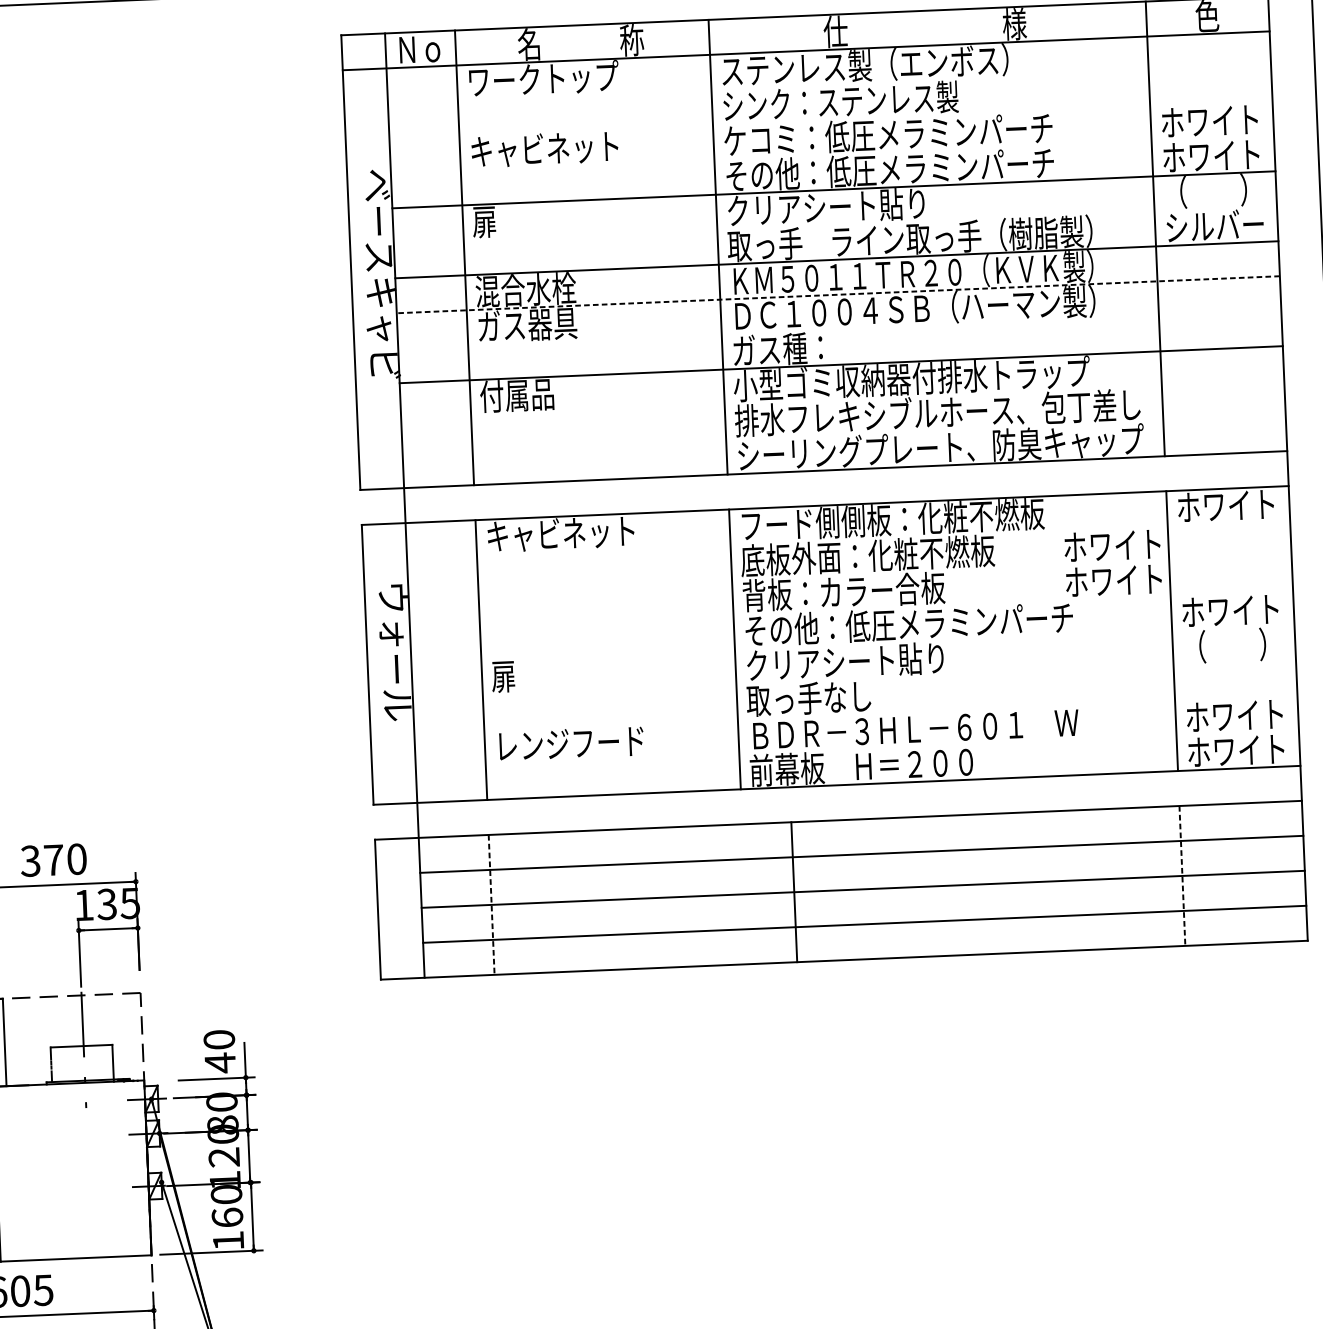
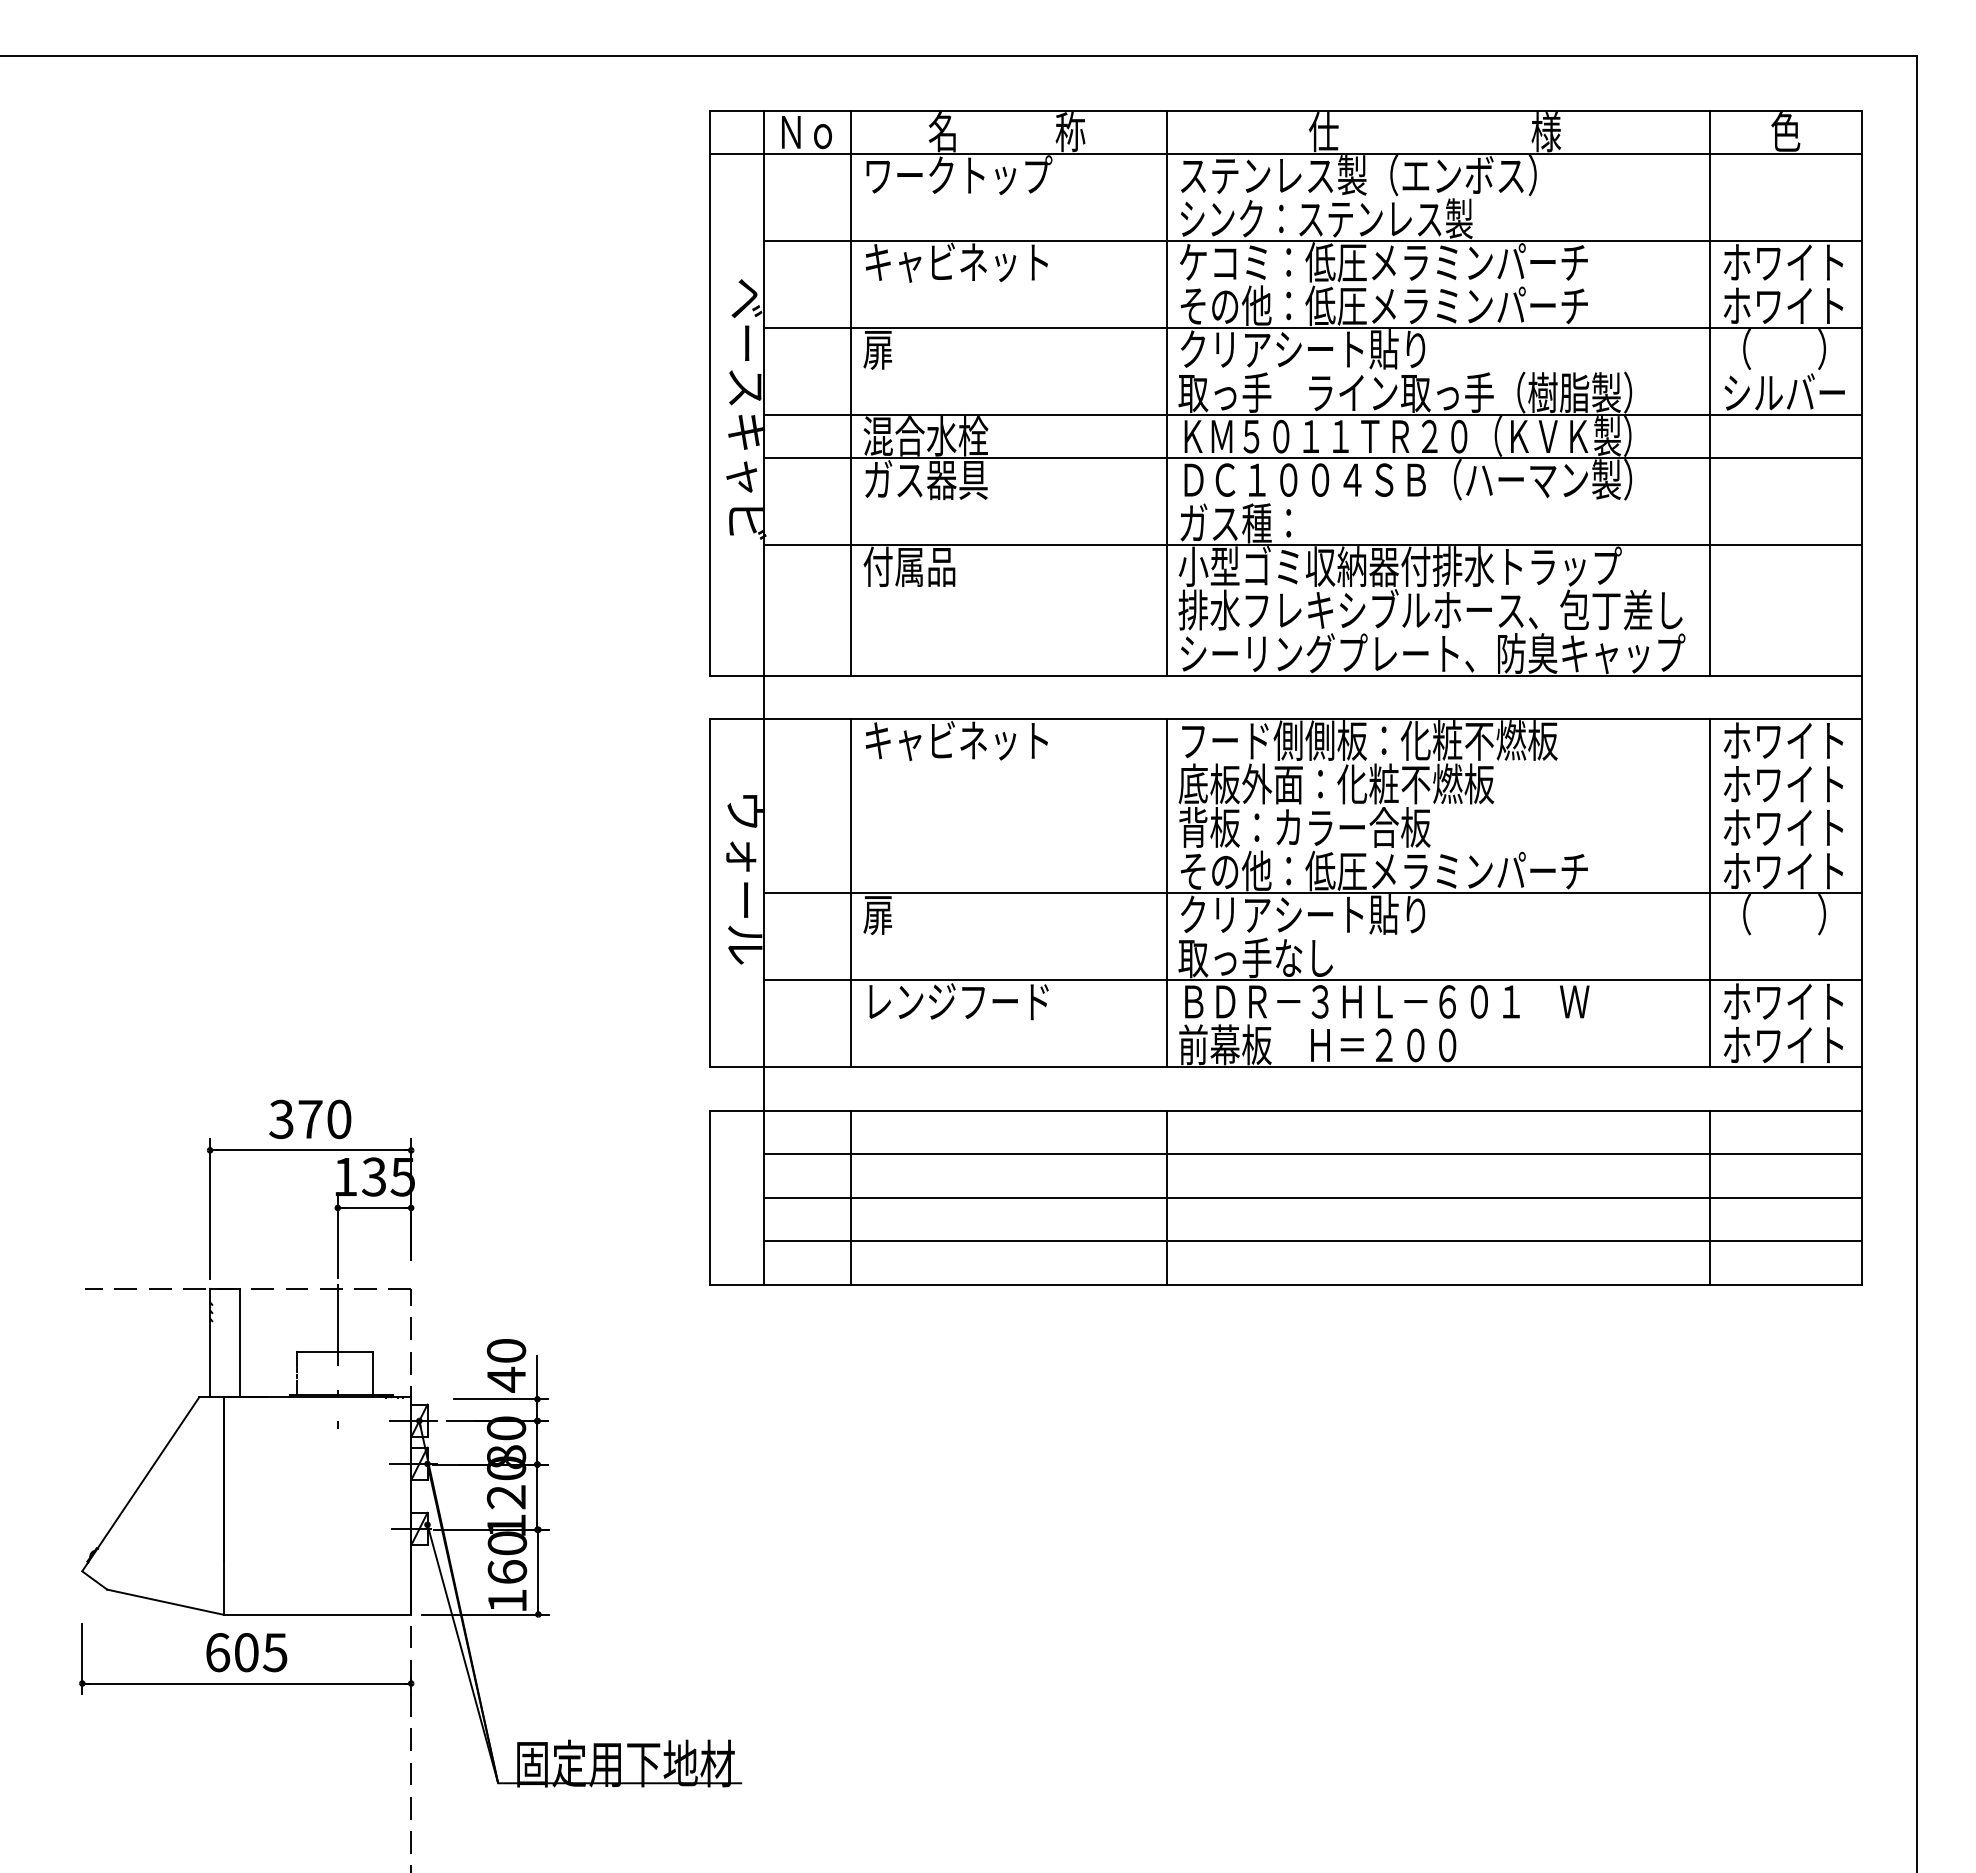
line: (831, 120) -> (1313, 241), added
line: (838, 294) -> (1313, 458), dashed -> solid
text: (1113, 562) -> (1783, 805), moved
line: (853, 644) -> (1313, 893), added
line: (855, 714) -> (1313, 980), added
line: (1182, 875) -> (1710, 1197), dashed -> solid
line: (794, 892) -> (1166, 1197), moved
line: (491, 904) -> (851, 1197), dashed -> solid

